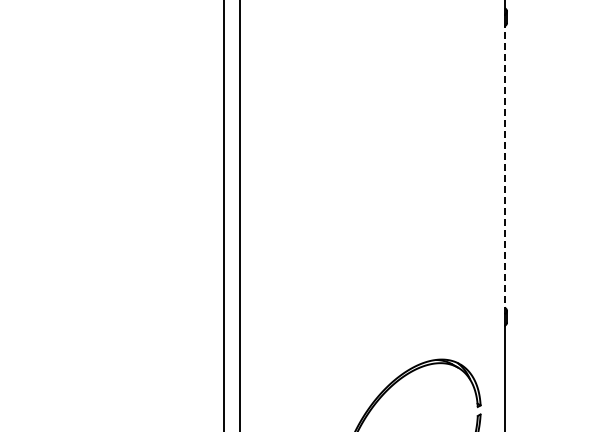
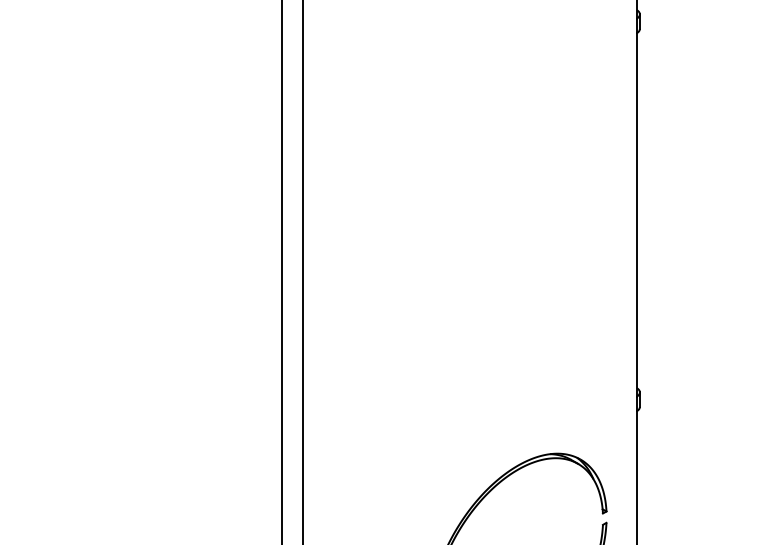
line: (504, 170) -> (636, 215), dashed -> solid

